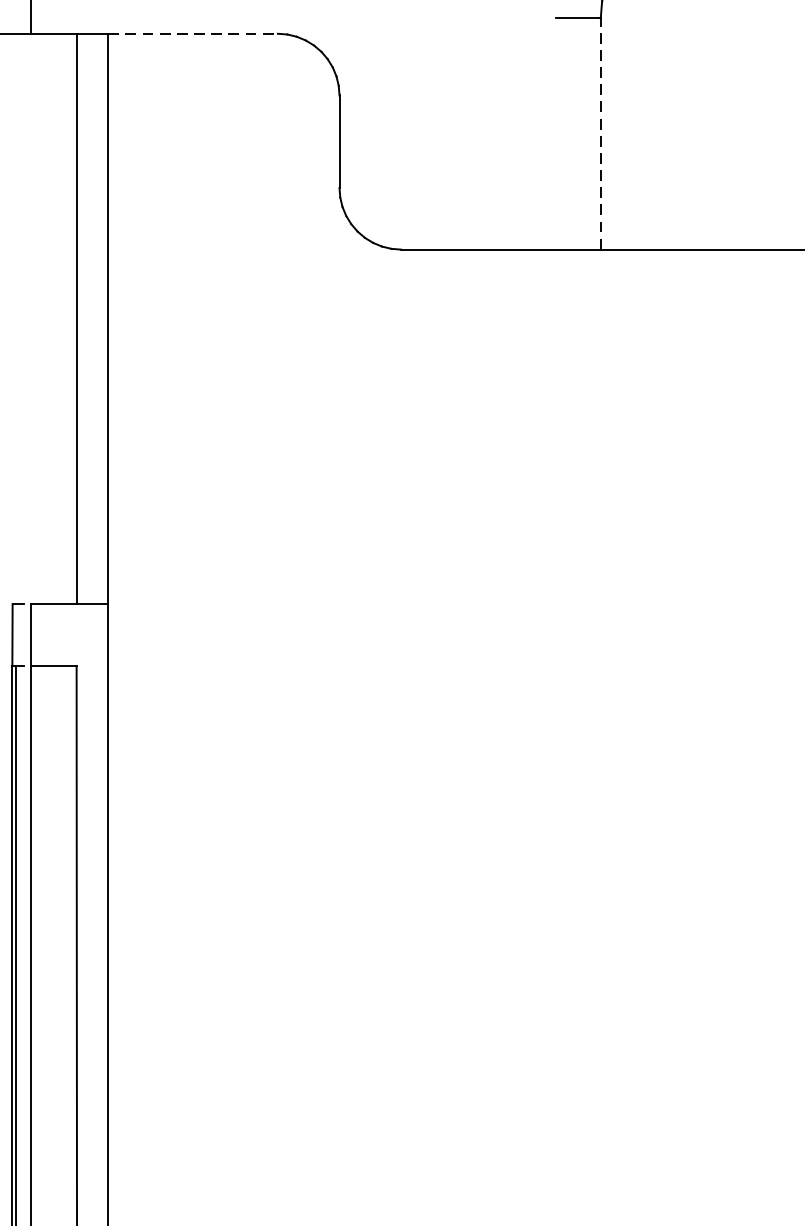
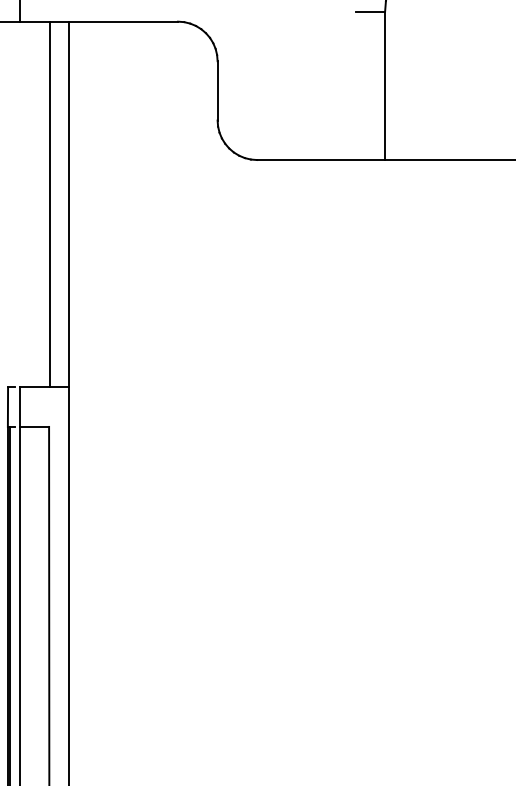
line: (194, 33) -> (124, 21), dashed -> solid
line: (601, 133) -> (385, 85), dashed -> solid

